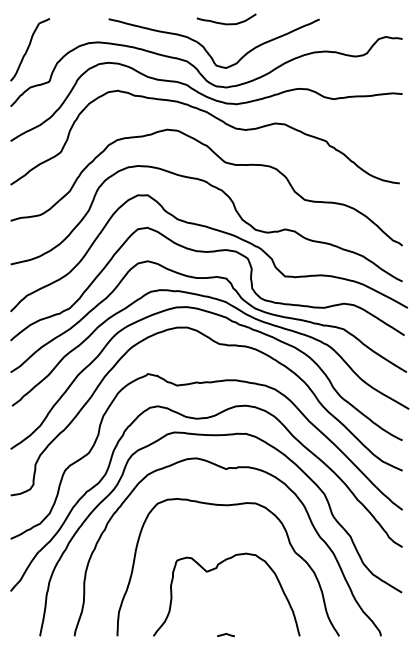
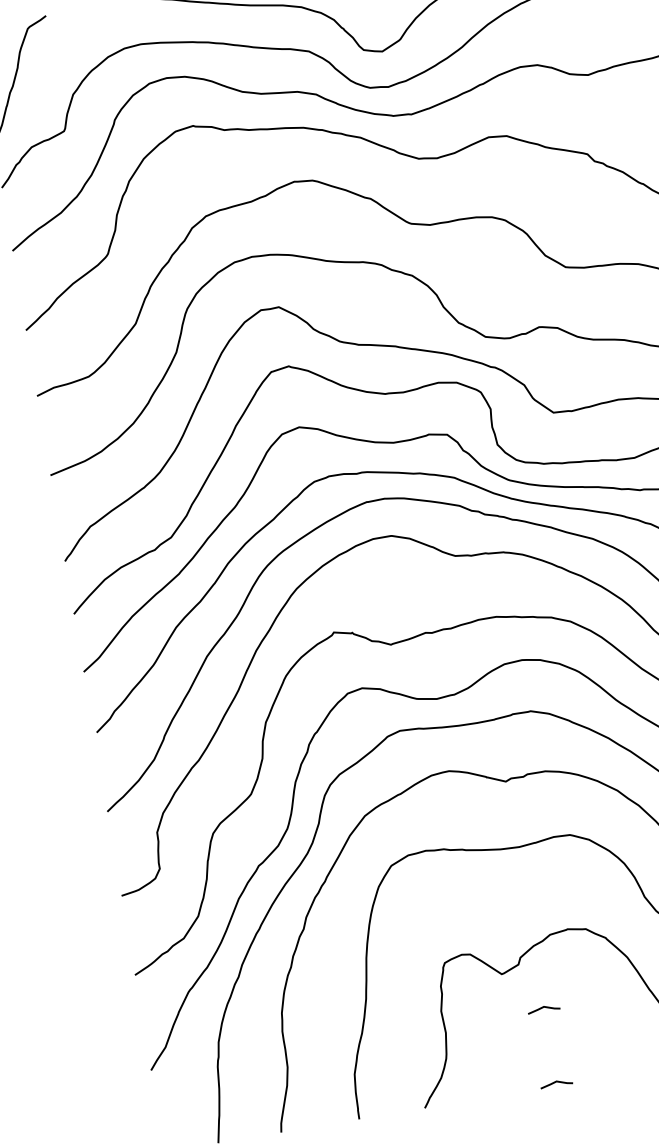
line: (225, 593) -> (542, 1008), added

